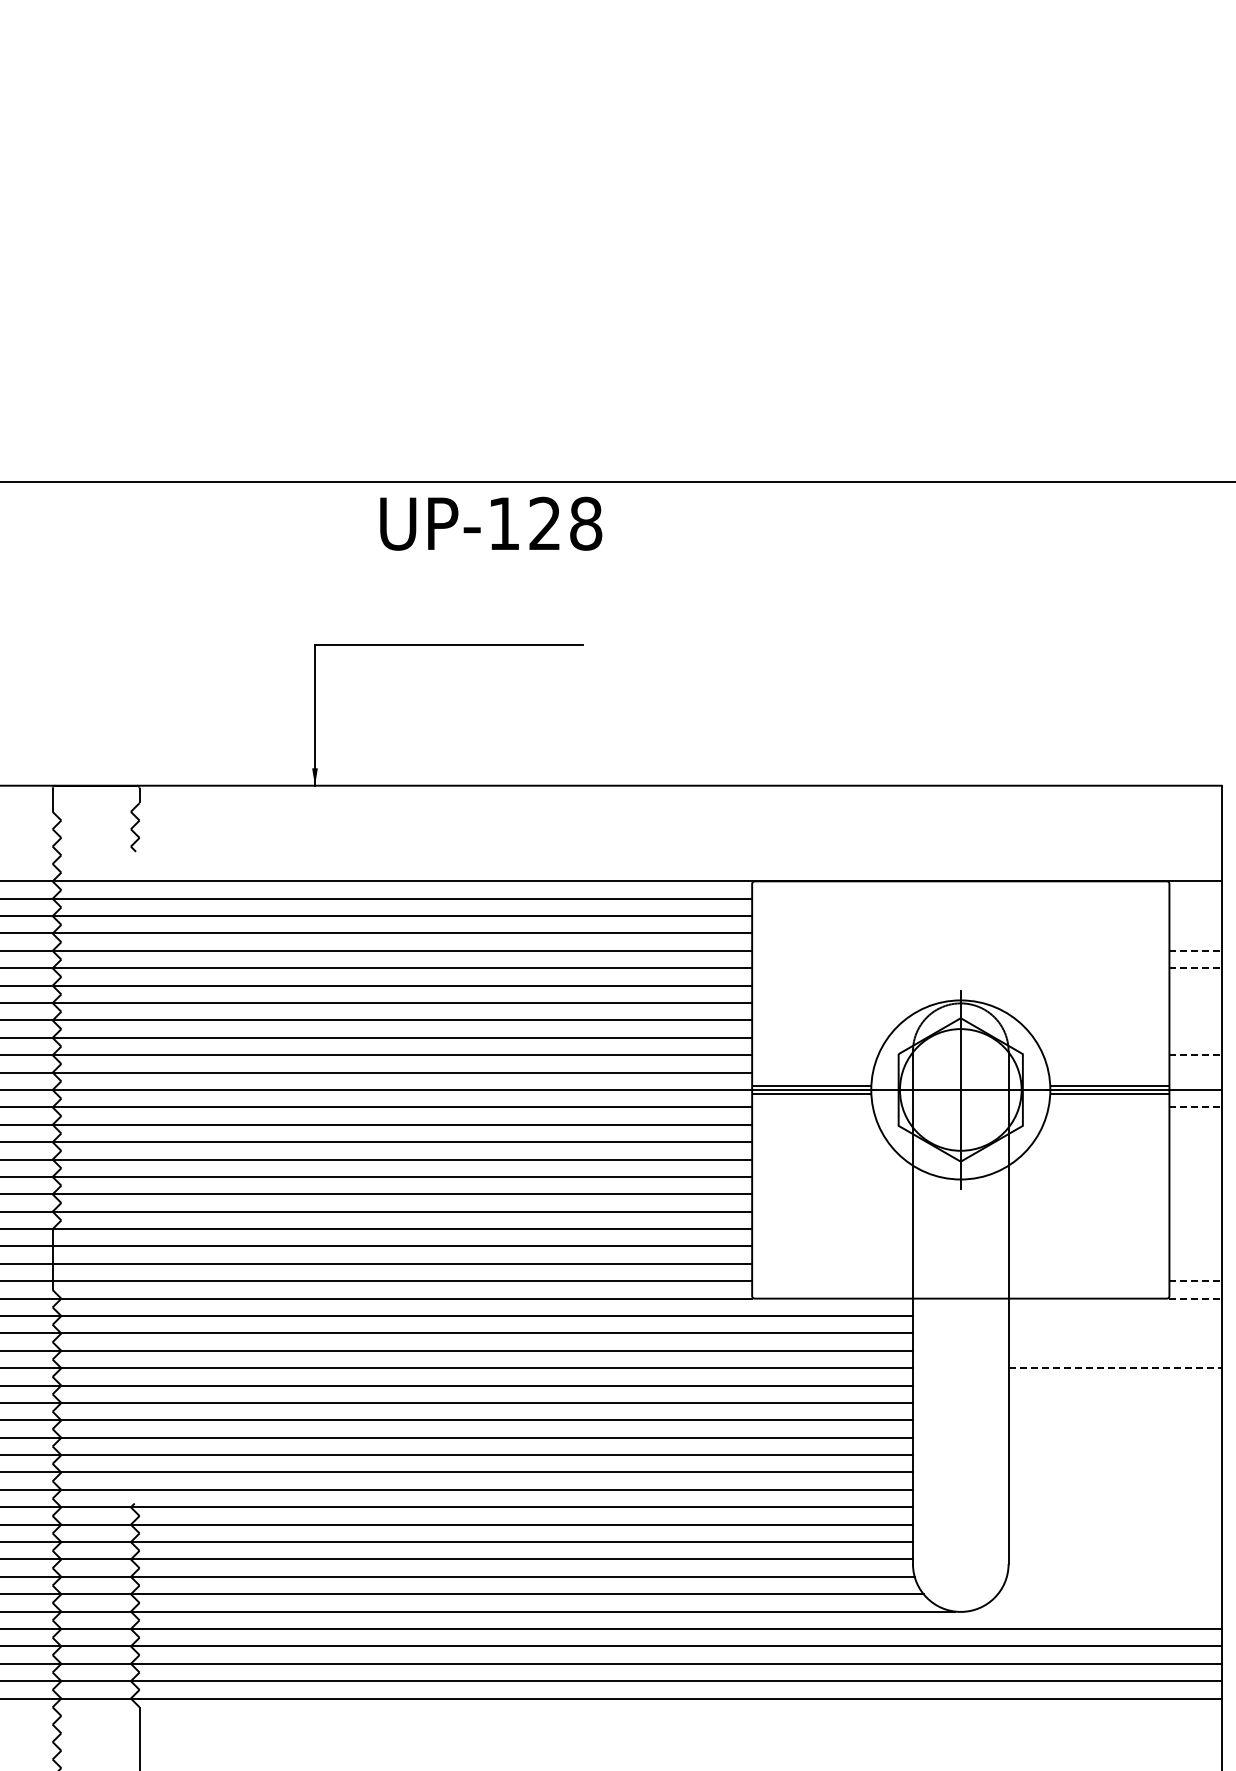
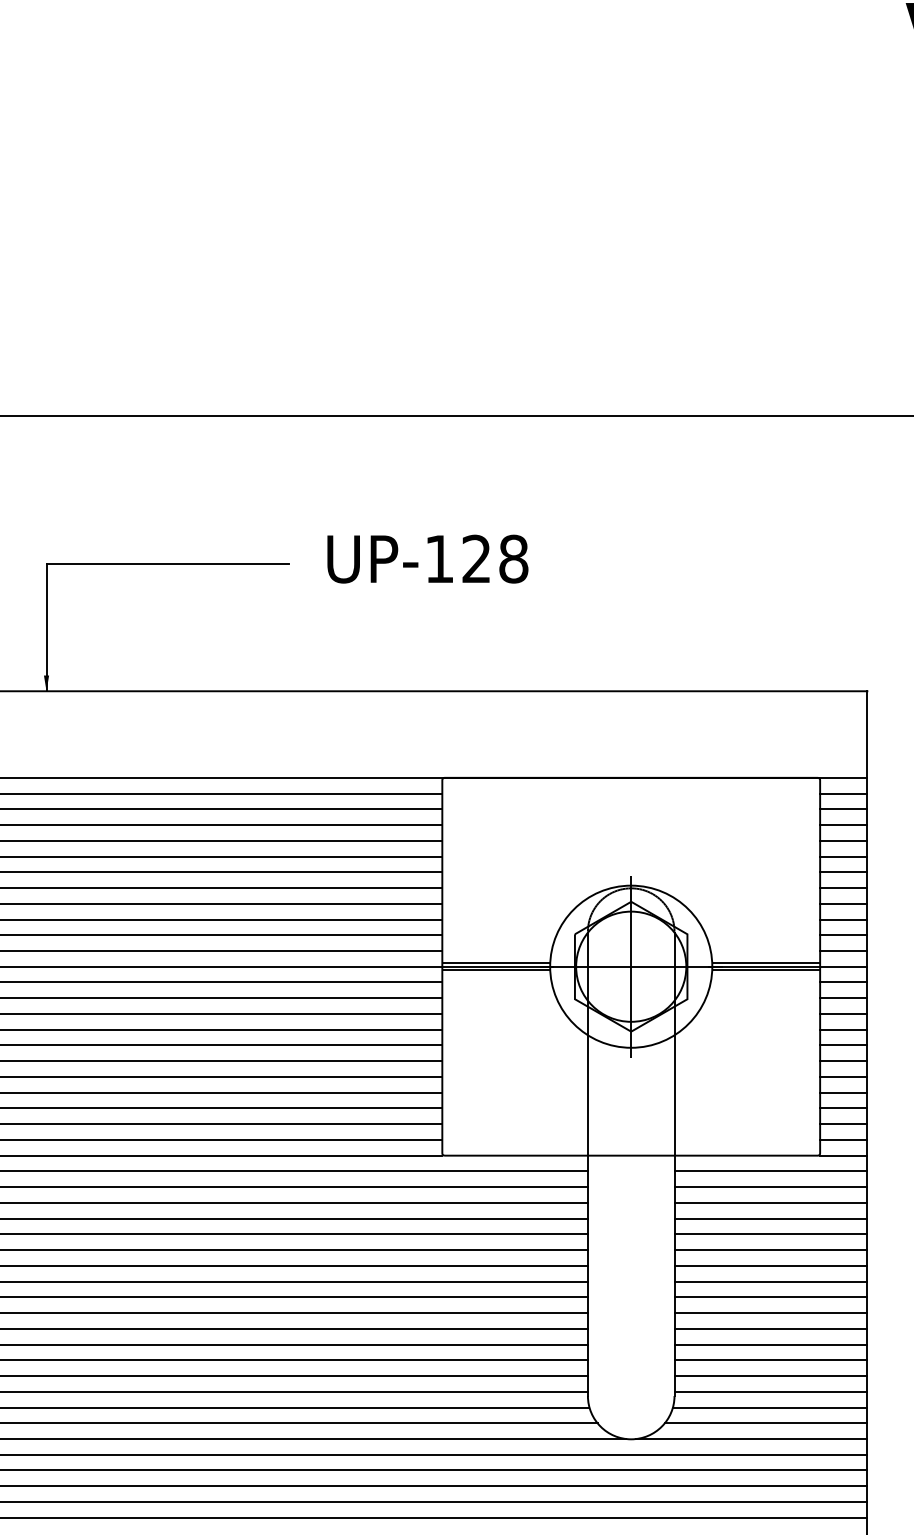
text: (491, 523) -> (428, 558), moved
line: (1195, 898) -> (843, 793), added
line: (1195, 916) -> (843, 809), added
line: (1195, 933) -> (843, 825), added
line: (1196, 950) -> (844, 840), dashed -> solid
line: (1196, 968) -> (844, 856), dashed -> solid
line: (1195, 985) -> (843, 872), added
line: (1195, 1003) -> (843, 888), added
line: (1195, 1020) -> (843, 903), added
line: (1195, 1037) -> (843, 919), added
line: (1196, 1055) -> (844, 935), dashed -> solid
line: (1195, 1072) -> (843, 950), added
line: (1196, 1107) -> (844, 982), dashed -> solid
line: (1195, 1124) -> (843, 998), added
line: (1195, 1142) -> (843, 1014), added
line: (1195, 1159) -> (843, 1029), added
line: (1195, 1176) -> (843, 1045), added
line: (1195, 1194) -> (843, 1061), added
line: (1195, 1211) -> (843, 1076), added
line: (1195, 1229) -> (843, 1093), added
line: (1195, 1246) -> (843, 1108), added
line: (1195, 1263) -> (843, 1123), added
line: (1196, 1281) -> (844, 1140), dashed -> solid
line: (1196, 1298) -> (844, 1155), dashed -> solid
line: (1114, 1316) -> (770, 1171), added
line: (1114, 1333) -> (770, 1187), added
line: (1114, 1350) -> (770, 1202), added
line: (1115, 1368) -> (771, 1218), dashed -> solid
line: (1114, 1385) -> (770, 1234), added
line: (1114, 1402) -> (770, 1249), added
line: (1114, 1420) -> (770, 1266), added
line: (1114, 1437) -> (770, 1281), added
line: (1114, 1455) -> (770, 1297), added
line: (1114, 1472) -> (770, 1313), added
line: (1114, 1489) -> (770, 1328), added
line: (1114, 1507) -> (770, 1344), added
line: (1114, 1524) -> (770, 1360), added
line: (1114, 1542) -> (770, 1376), added
line: (1114, 1559) -> (770, 1391), added
line: (1113, 1576) -> (769, 1407), added
line: (1109, 1594) -> (765, 1423), added
line: (1093, 1611) -> (751, 1438), added

